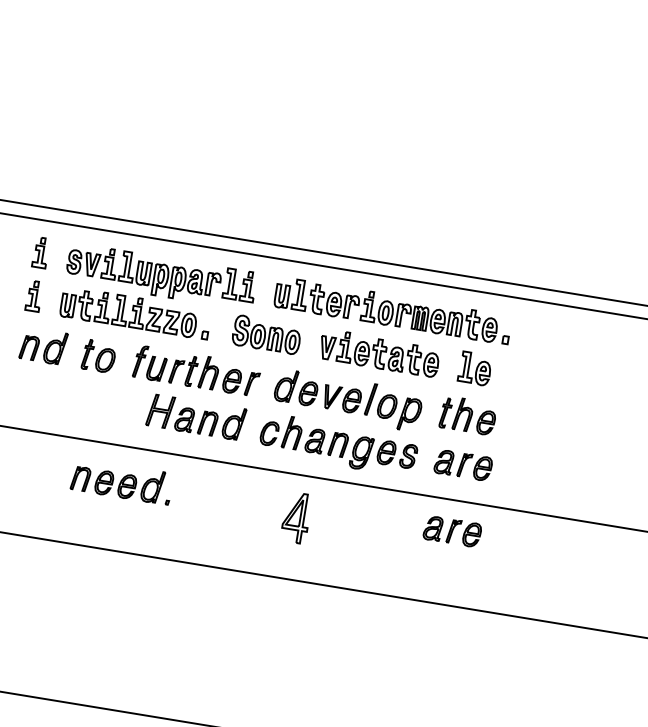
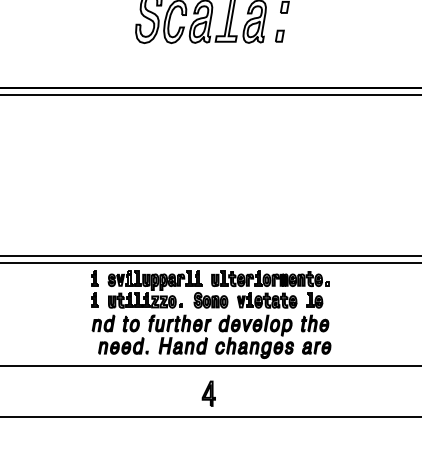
part: (122, 480) -> (123, 345), moved
part: (295, 517) -> (208, 393), moved
part: (452, 530) -> (316, 380), removed

